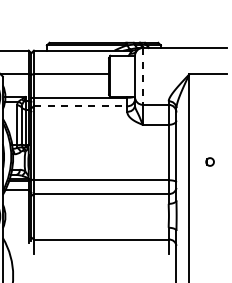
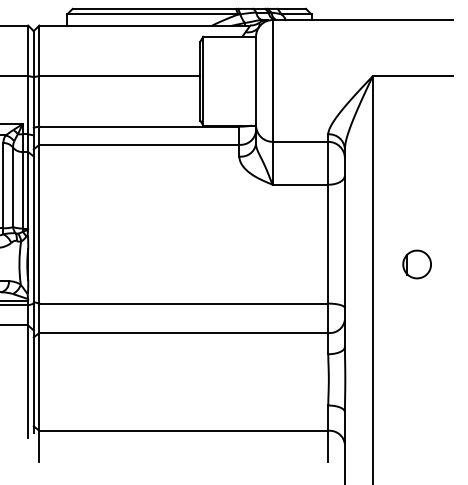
line: (142, 76) -> (272, 81), dashed -> solid
line: (80, 106) -> (139, 145), dashed -> solid
part: (209, 161) -> (415, 263), size x1.67

